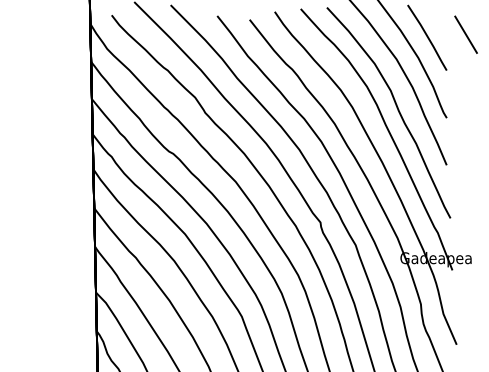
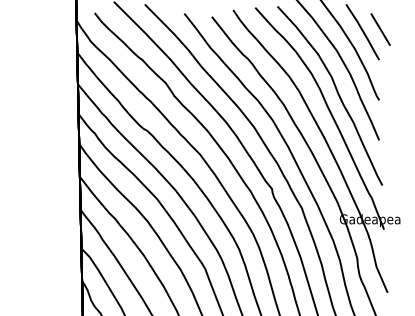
line: (465, 34) -> (380, 29), moved

